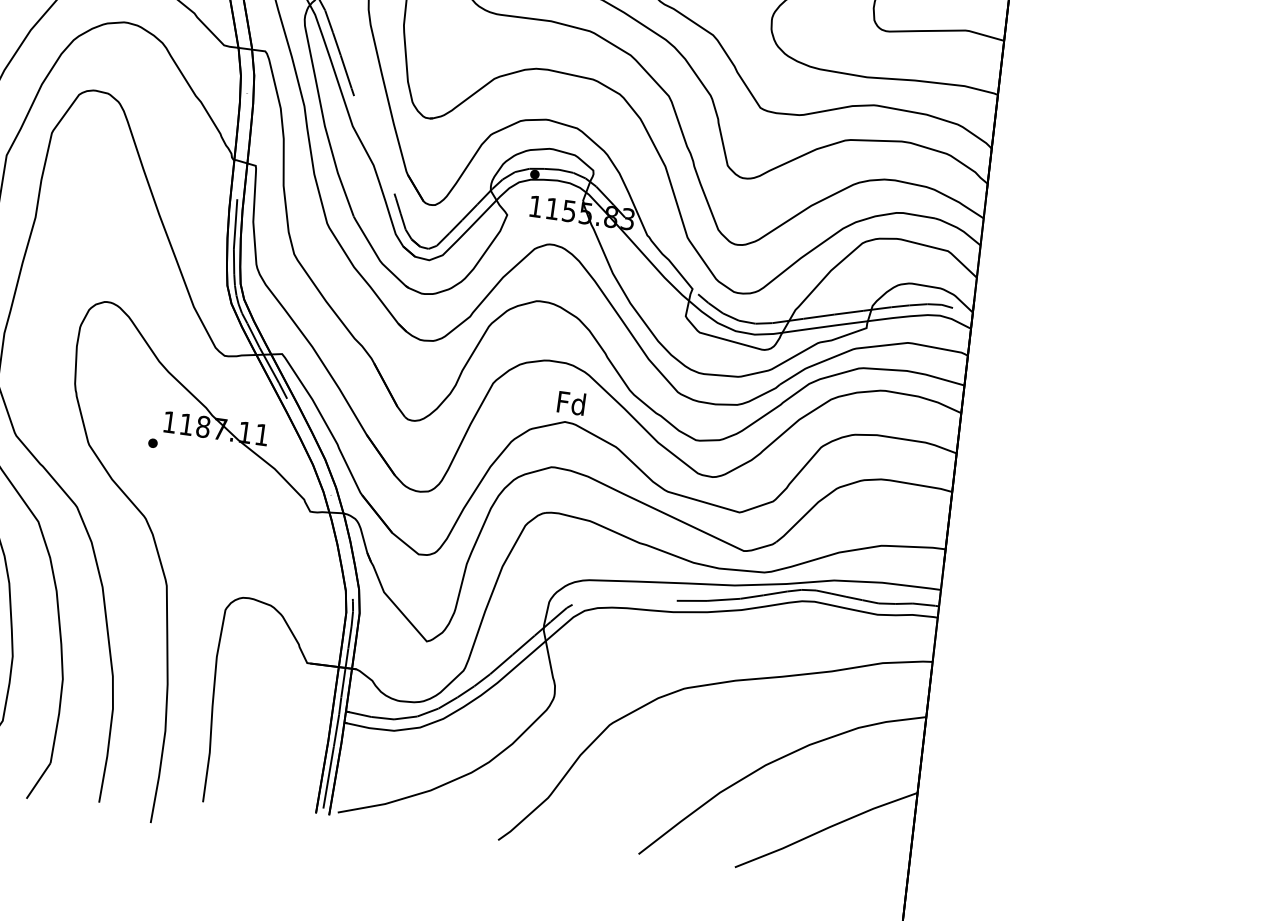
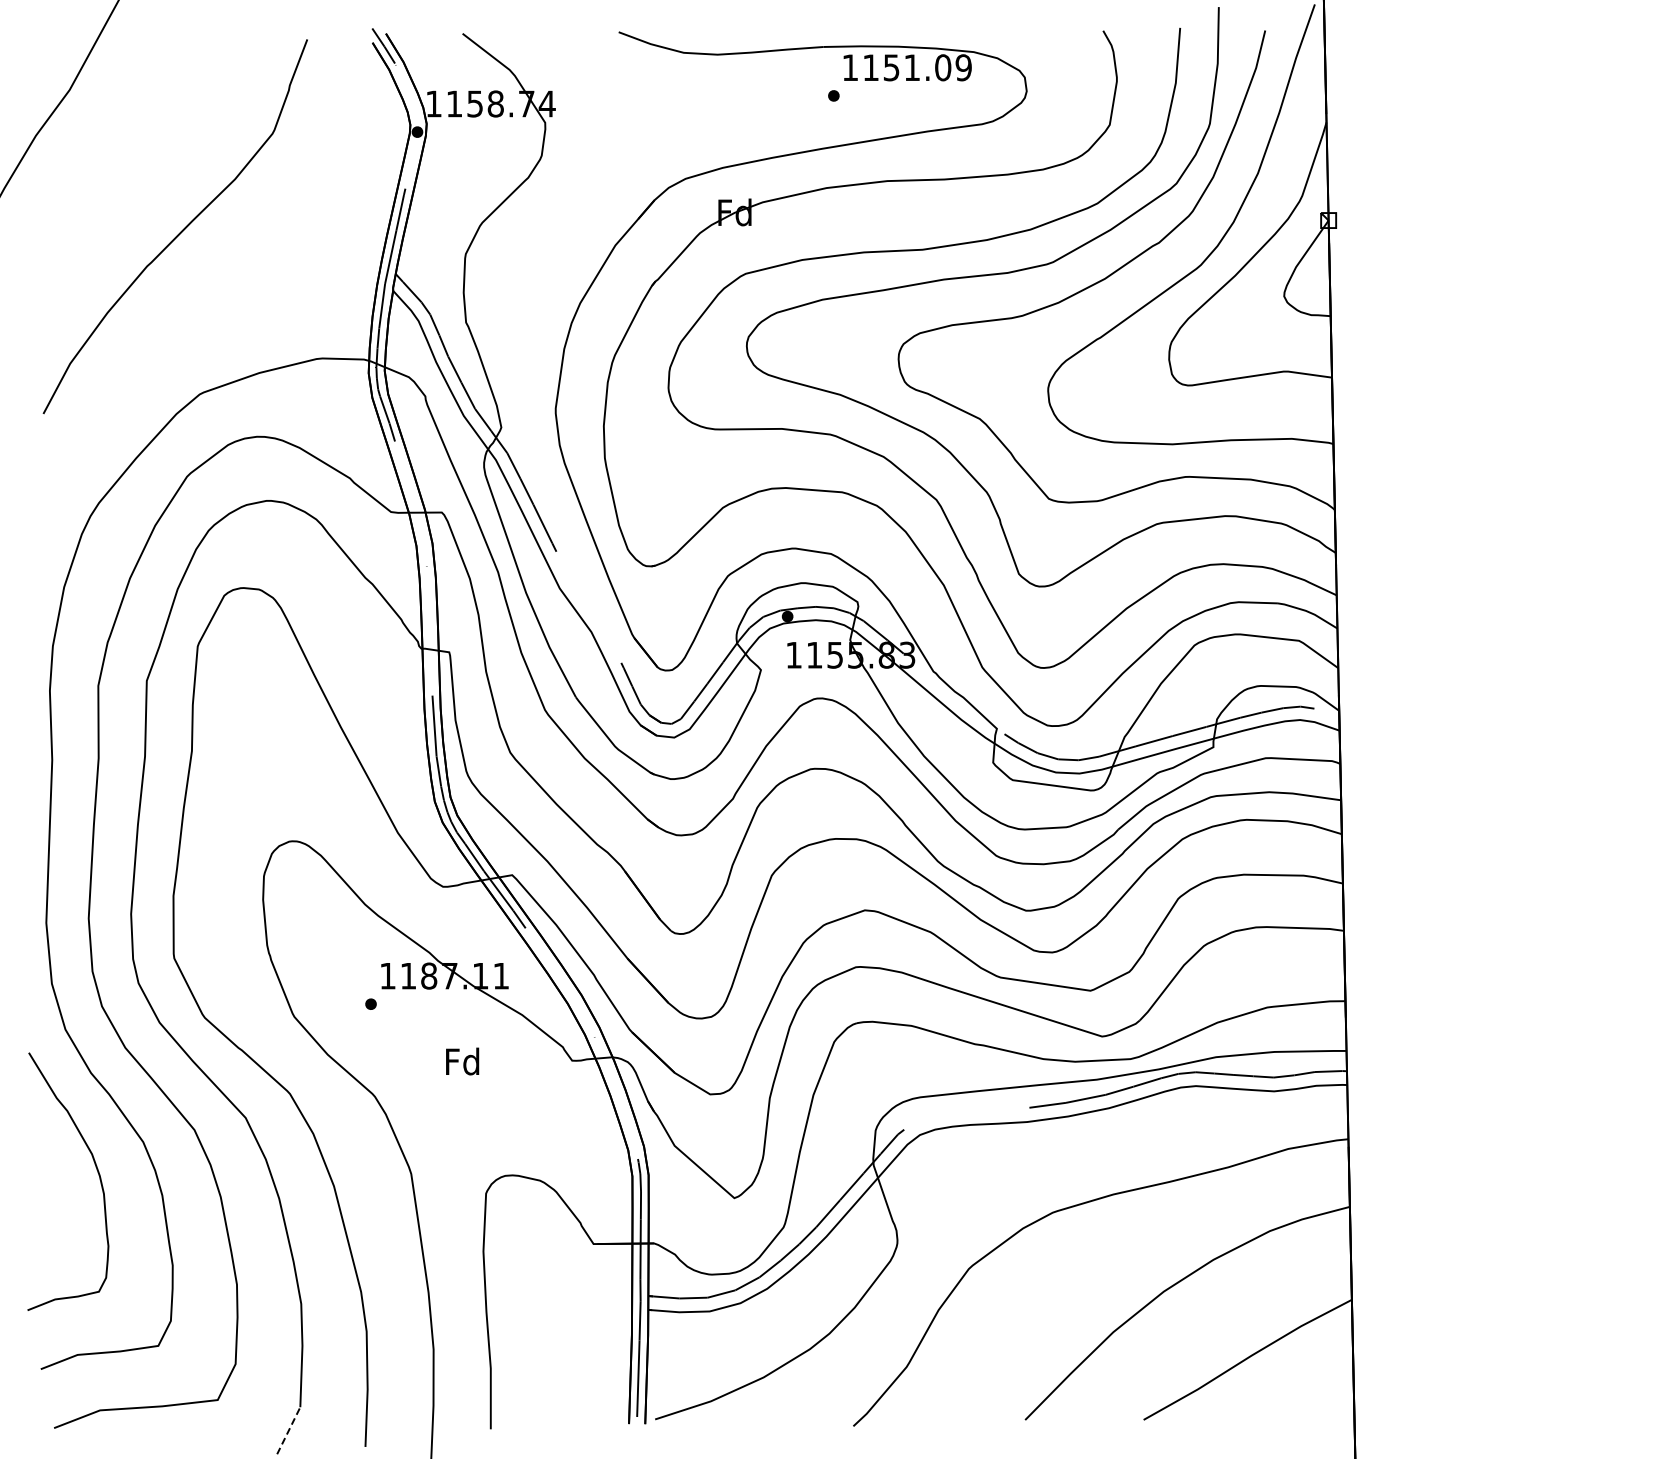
text: (571, 403) -> (462, 1061), moved
line: (38, 780) -> (288, 1430), solid -> dashed

